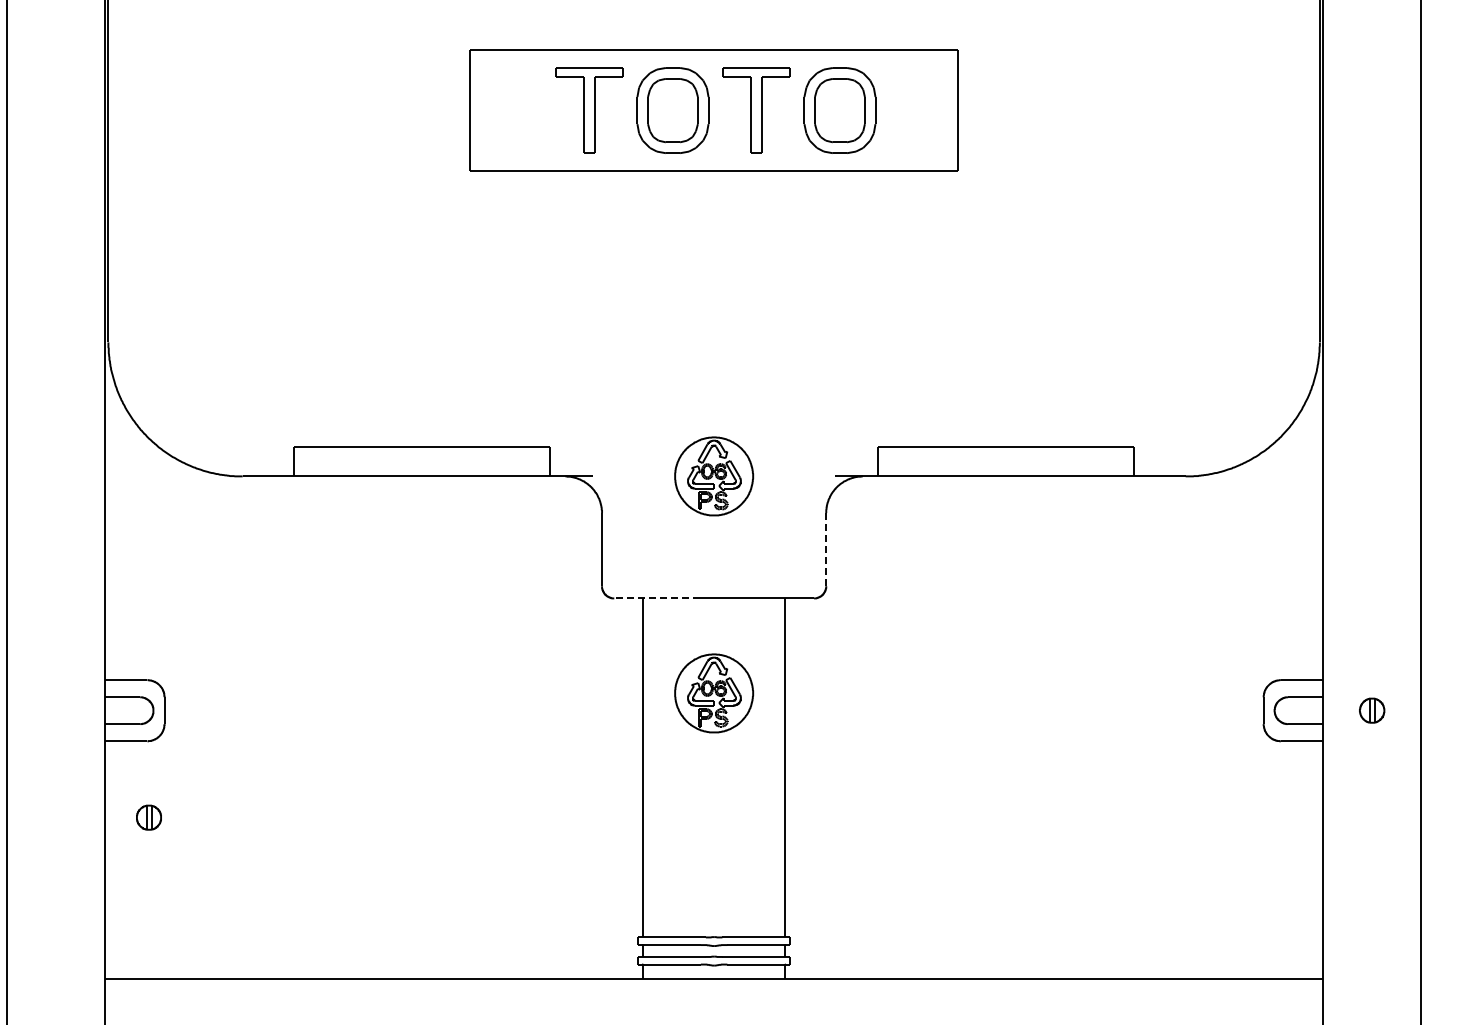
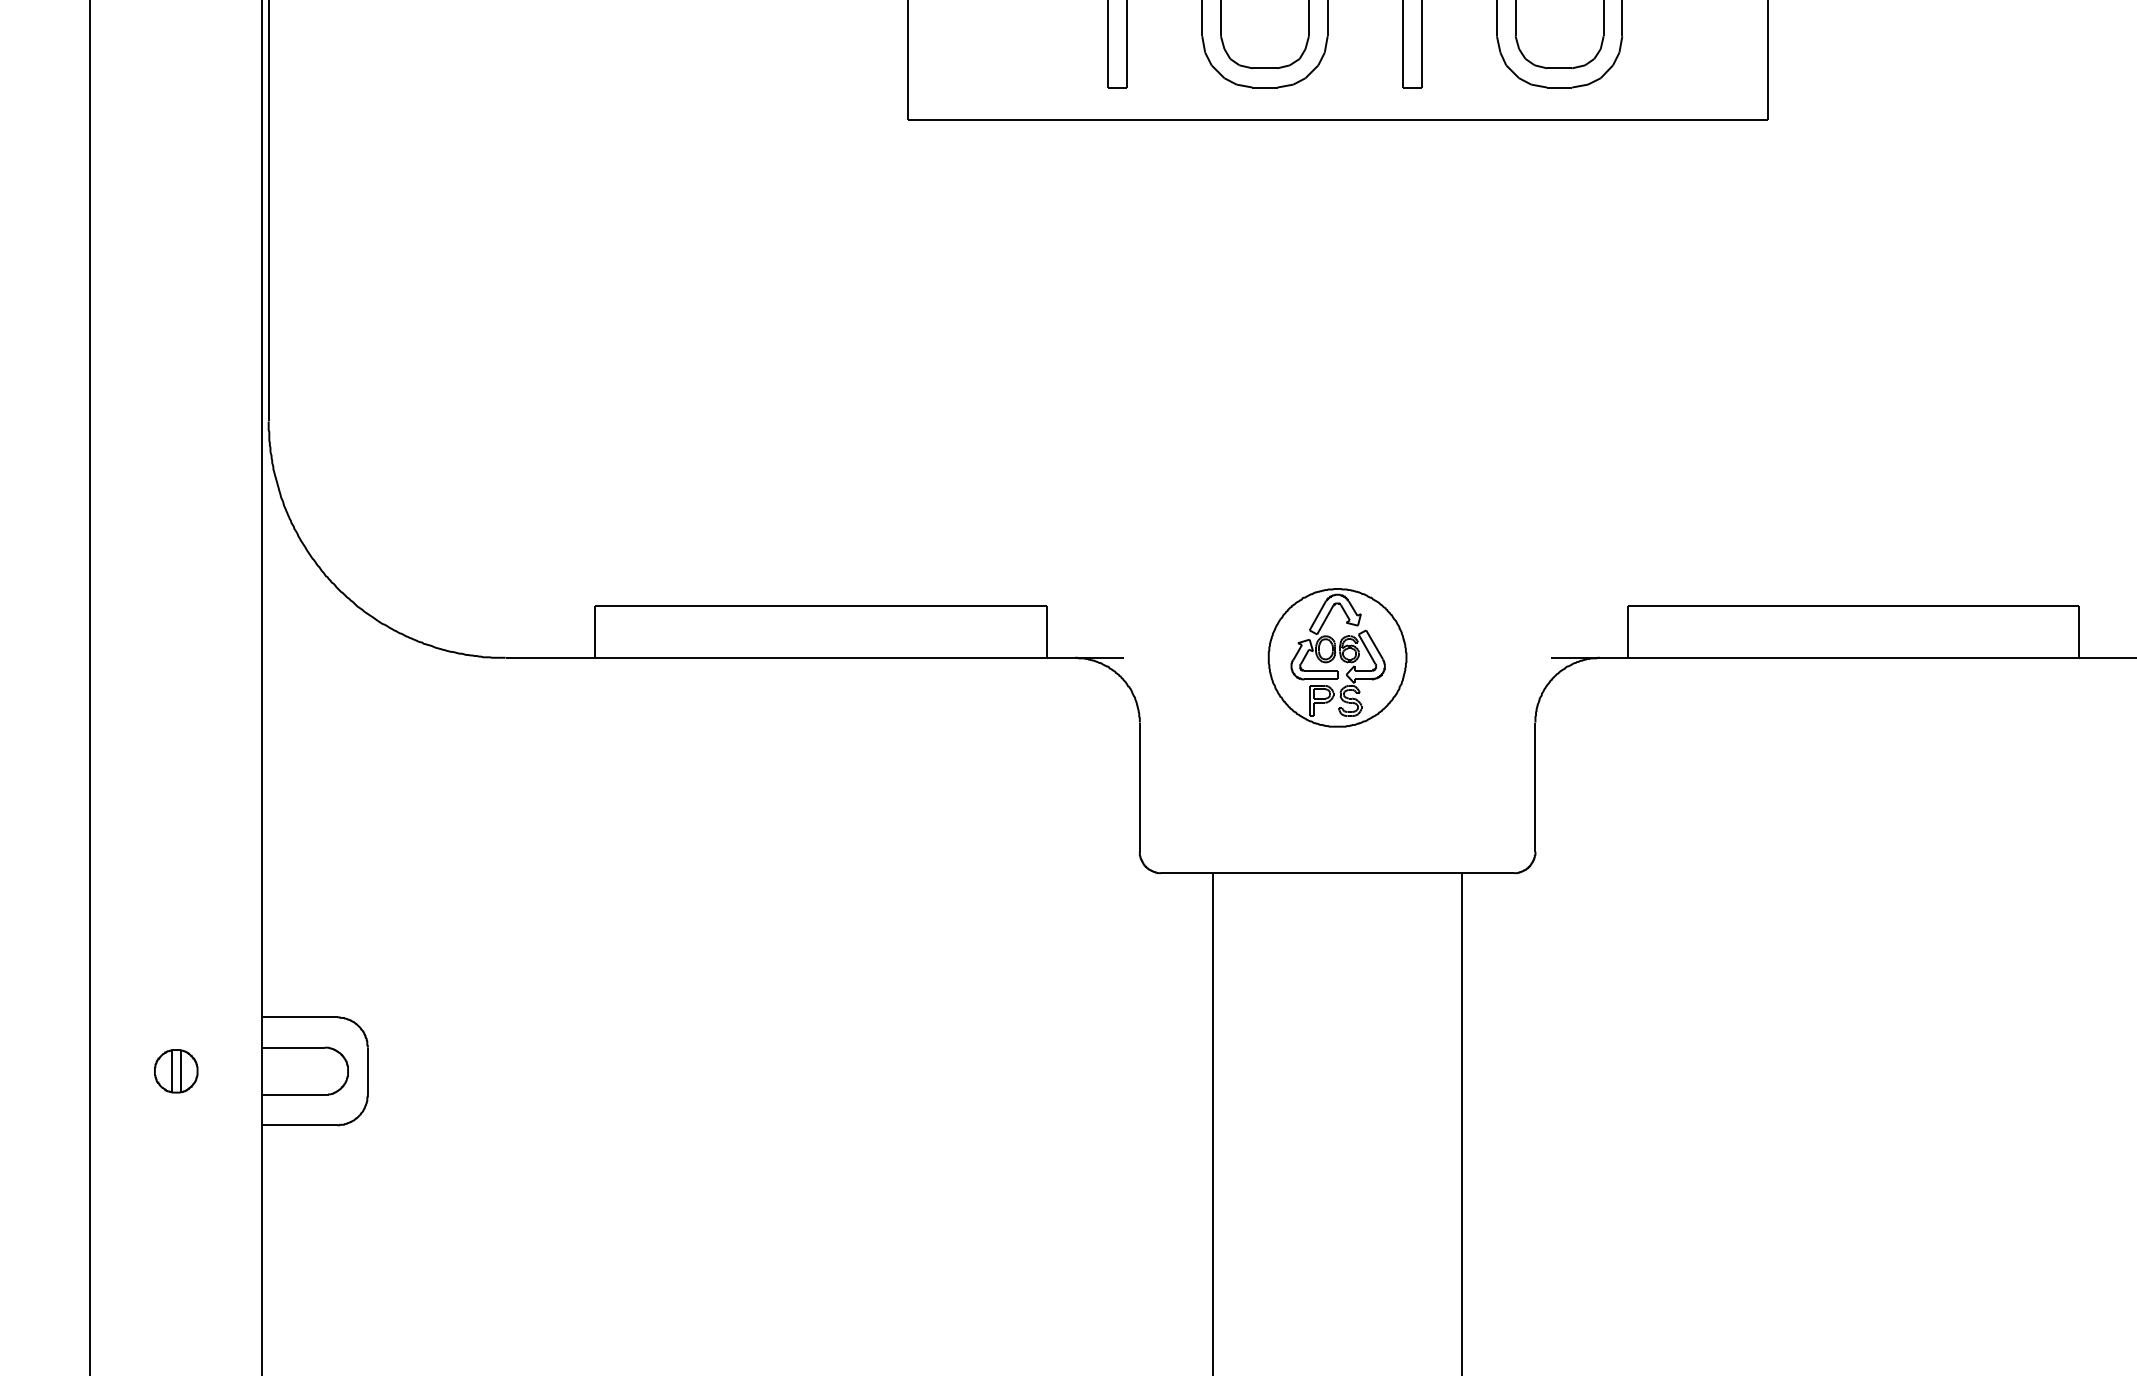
line: (826, 549) -> (1535, 786), dashed -> solid
line: (656, 598) -> (1235, 873), dashed -> solid
part: (714, 693) -> (1338, 1040), removed
part: (148, 817) -> (175, 1070), moved

